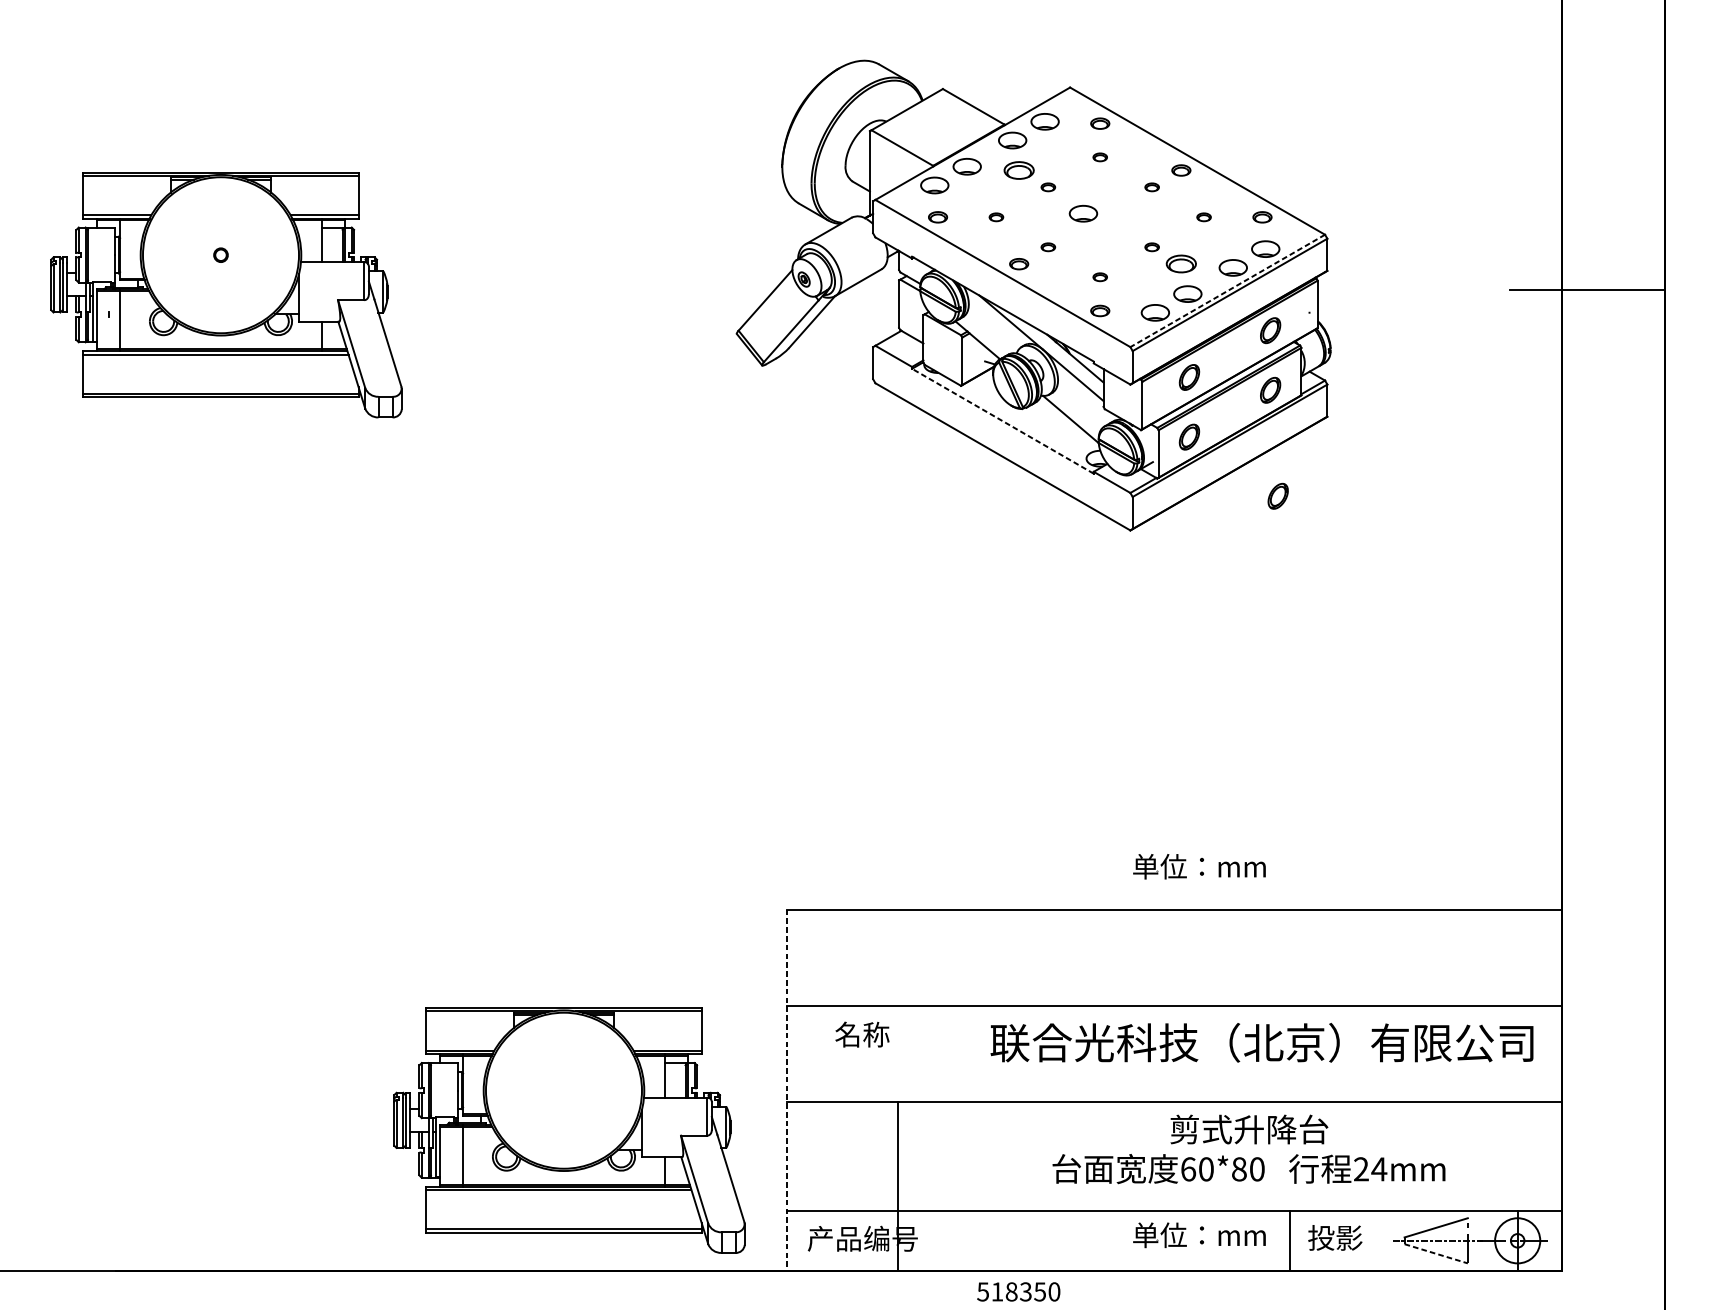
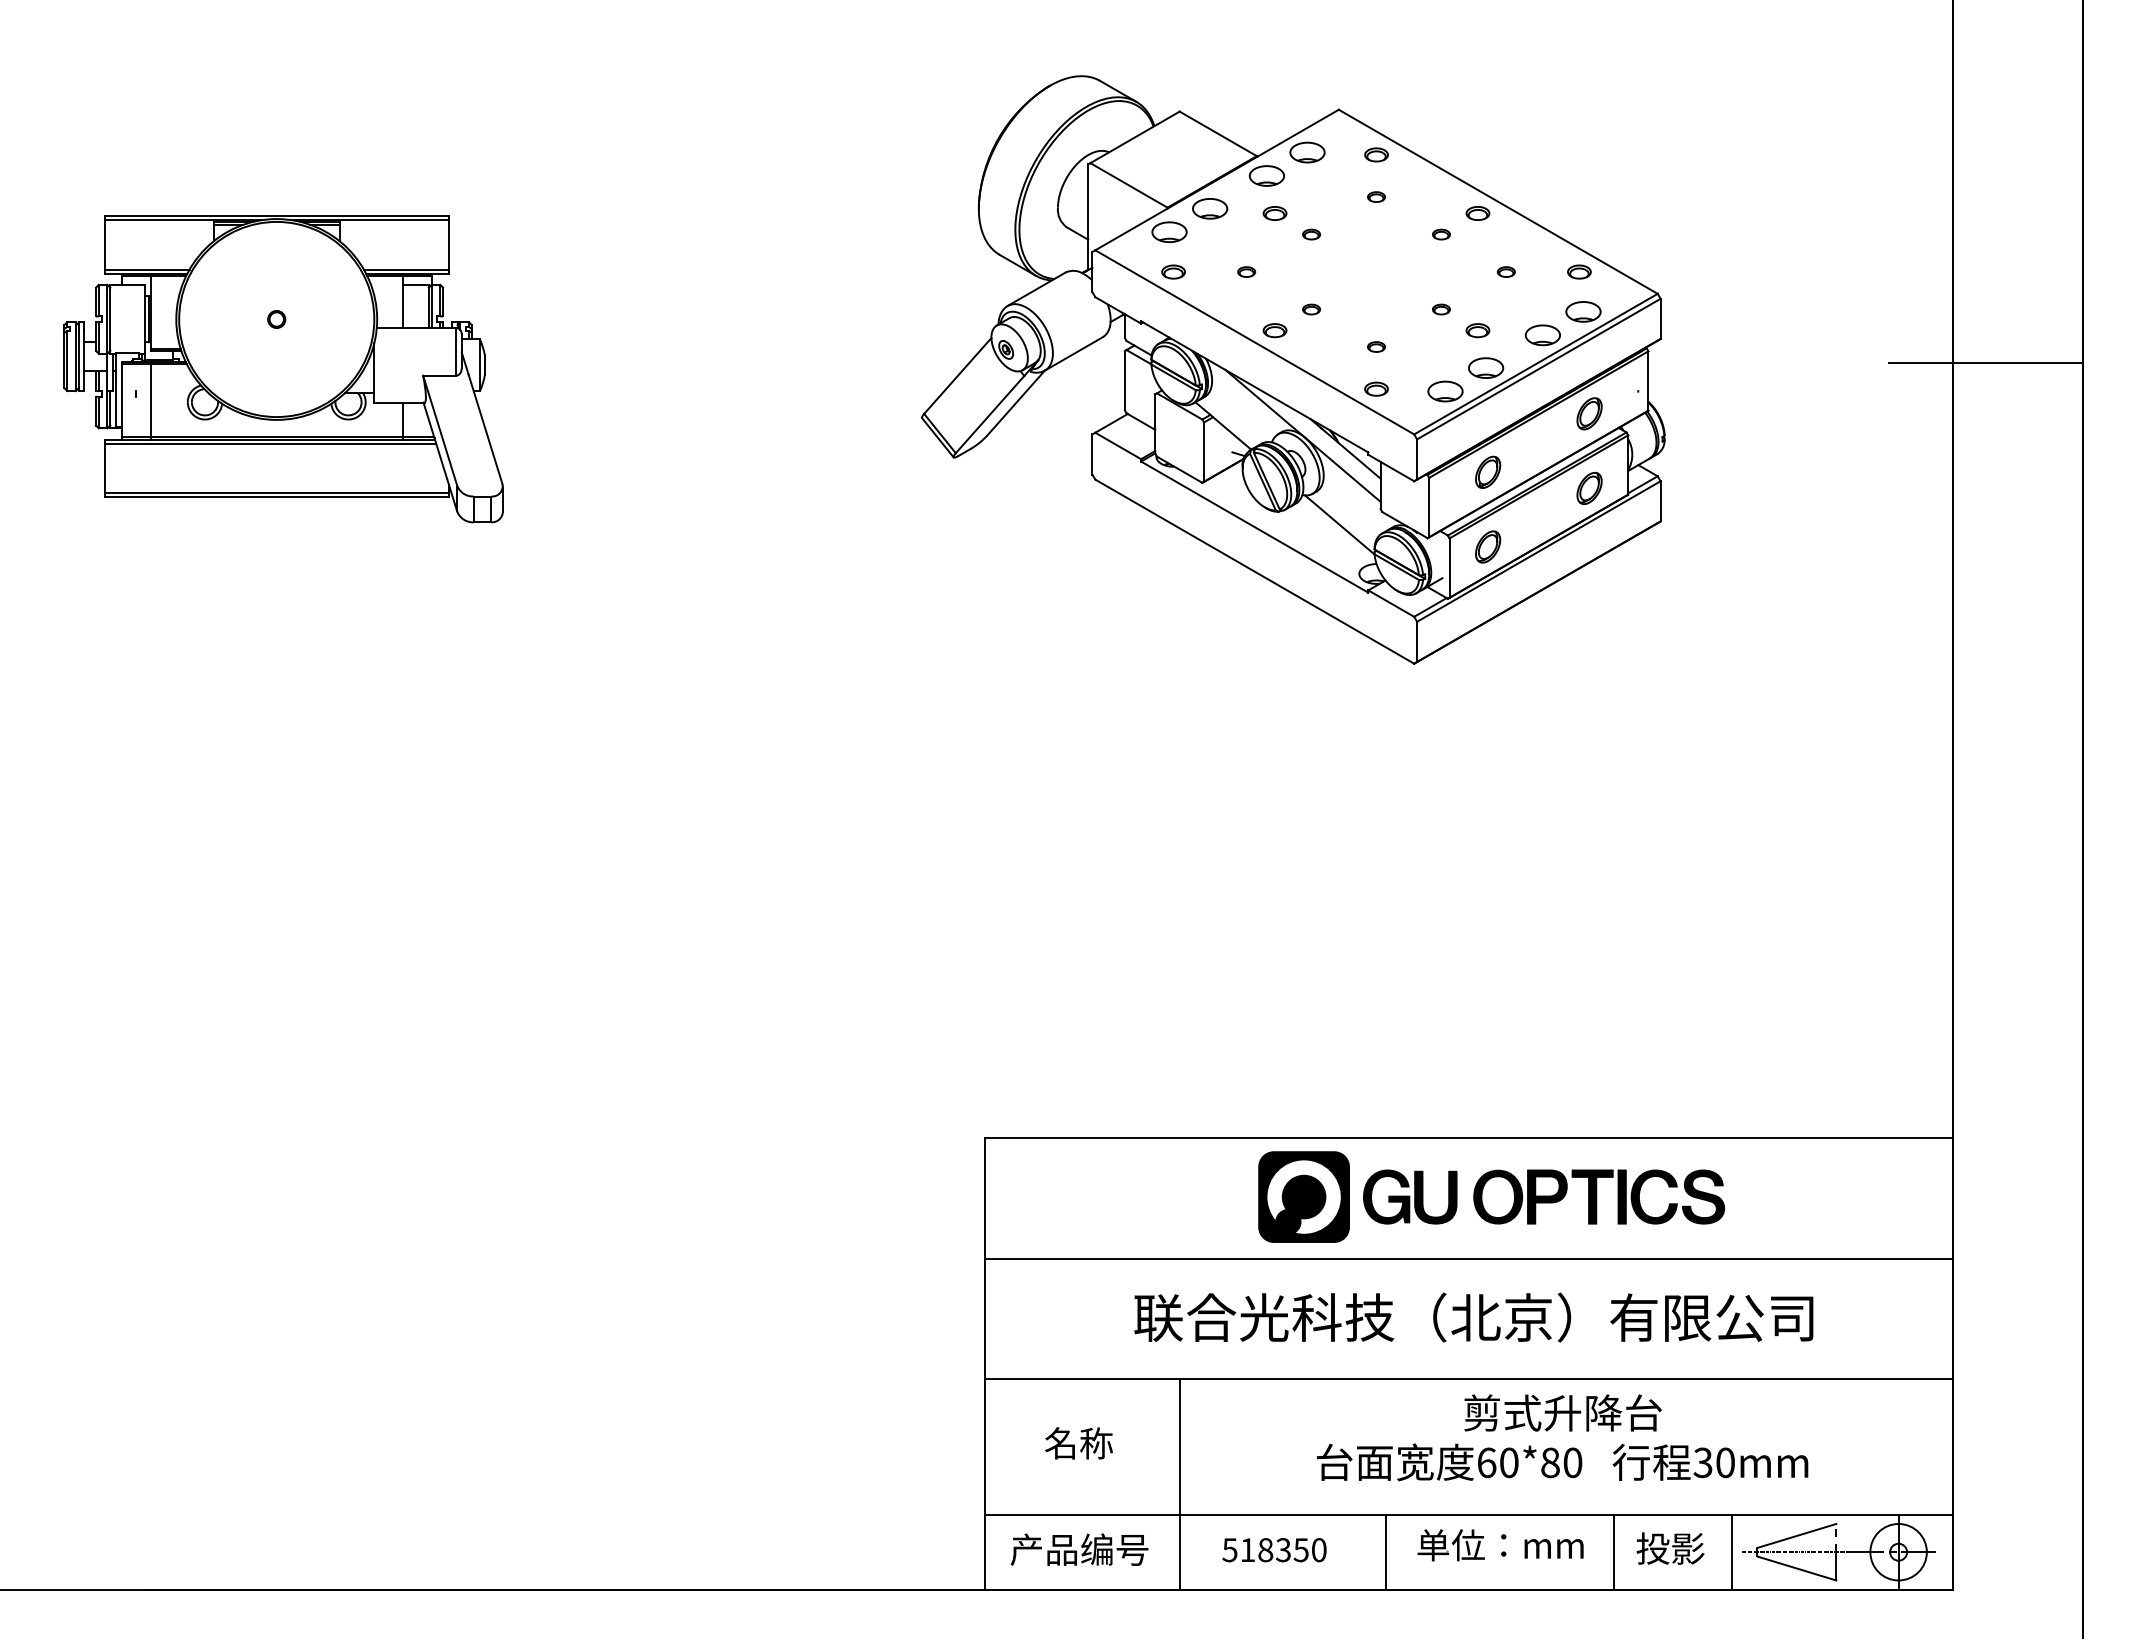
part: (1018, 170) -> (1274, 213), size x0.62
part: (1083, 213) -> (1355, 267), removed
part: (1180, 264) -> (1477, 330), size x0.62
line: (1227, 291) -> (1535, 364), dashed -> solid
line: (1002, 420) -> (1254, 526), dashed -> solid
part: (1278, 495) -> (1599, 620), removed
part: (1200, 862) -> (1502, 1078), removed
part: (1192, 956) -> (1491, 1196), added
text: (861, 1034) -> (1078, 1443), moved
text: (1261, 1042) -> (1473, 1317), moved
line: (786, 1089) -> (984, 1363), dashed -> solid
part: (569, 1130) -> (712, 1414), removed
text: (1370, 1169) -> (1714, 1462), 24mm -> 30mm
line: (898, 1186) -> (1180, 1484), moved
line: (1107, 1240) -> (1385, 1551), added
line: (1384, 1240) -> (1731, 1551), added
line: (1436, 1253) -> (1797, 1568), dashed -> solid
text: (1018, 1292) -> (1274, 1550), moved

